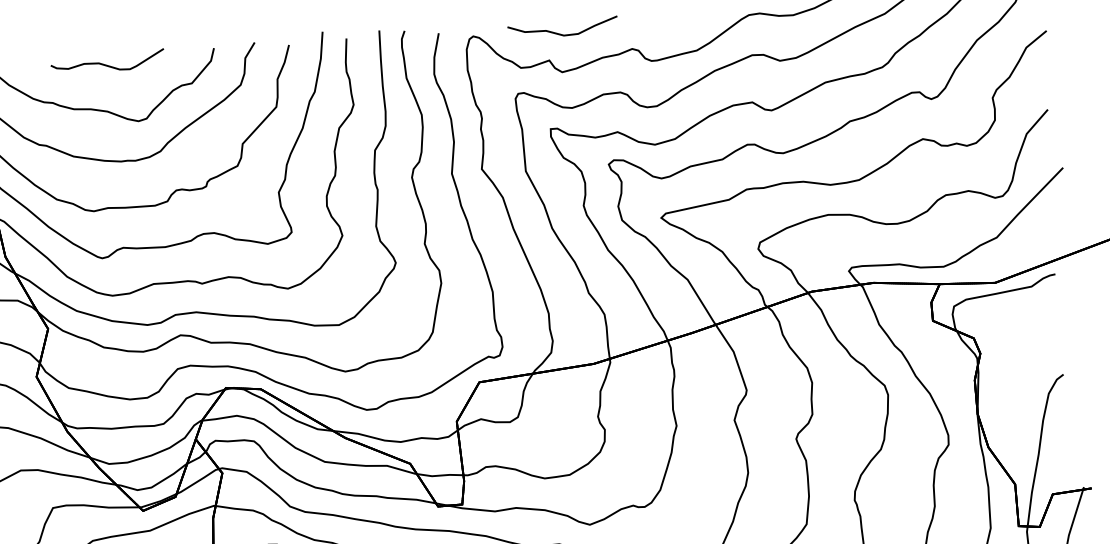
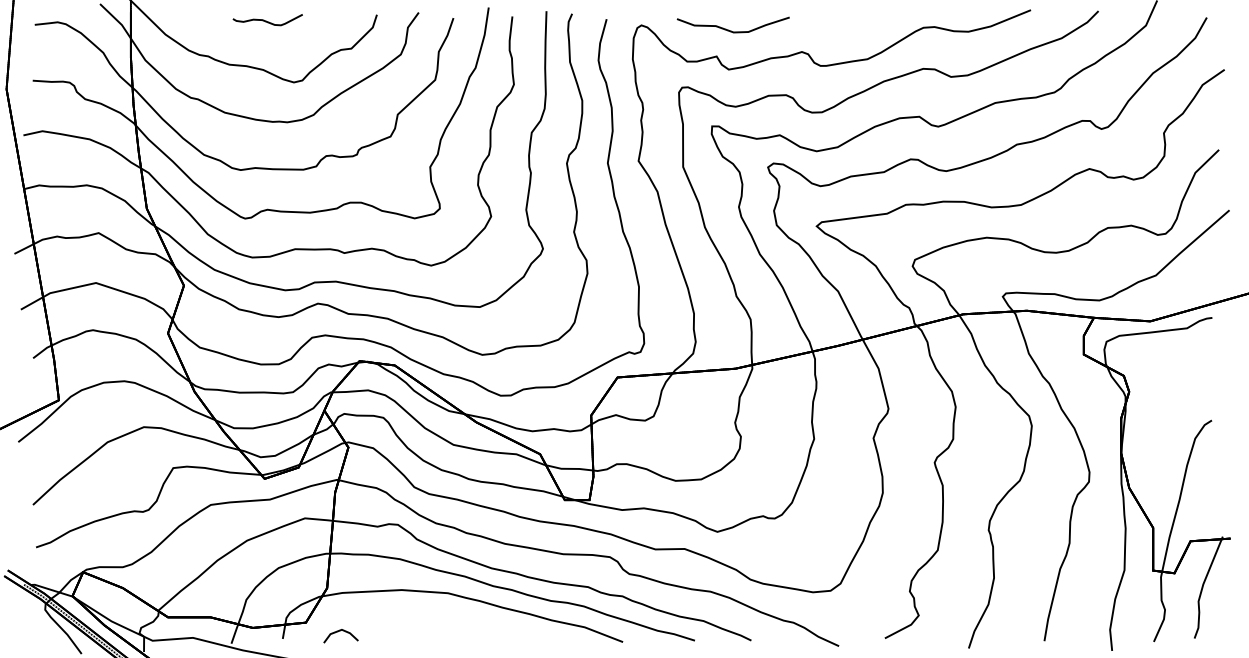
part: (107, 61) -> (267, 19), size x0.6

